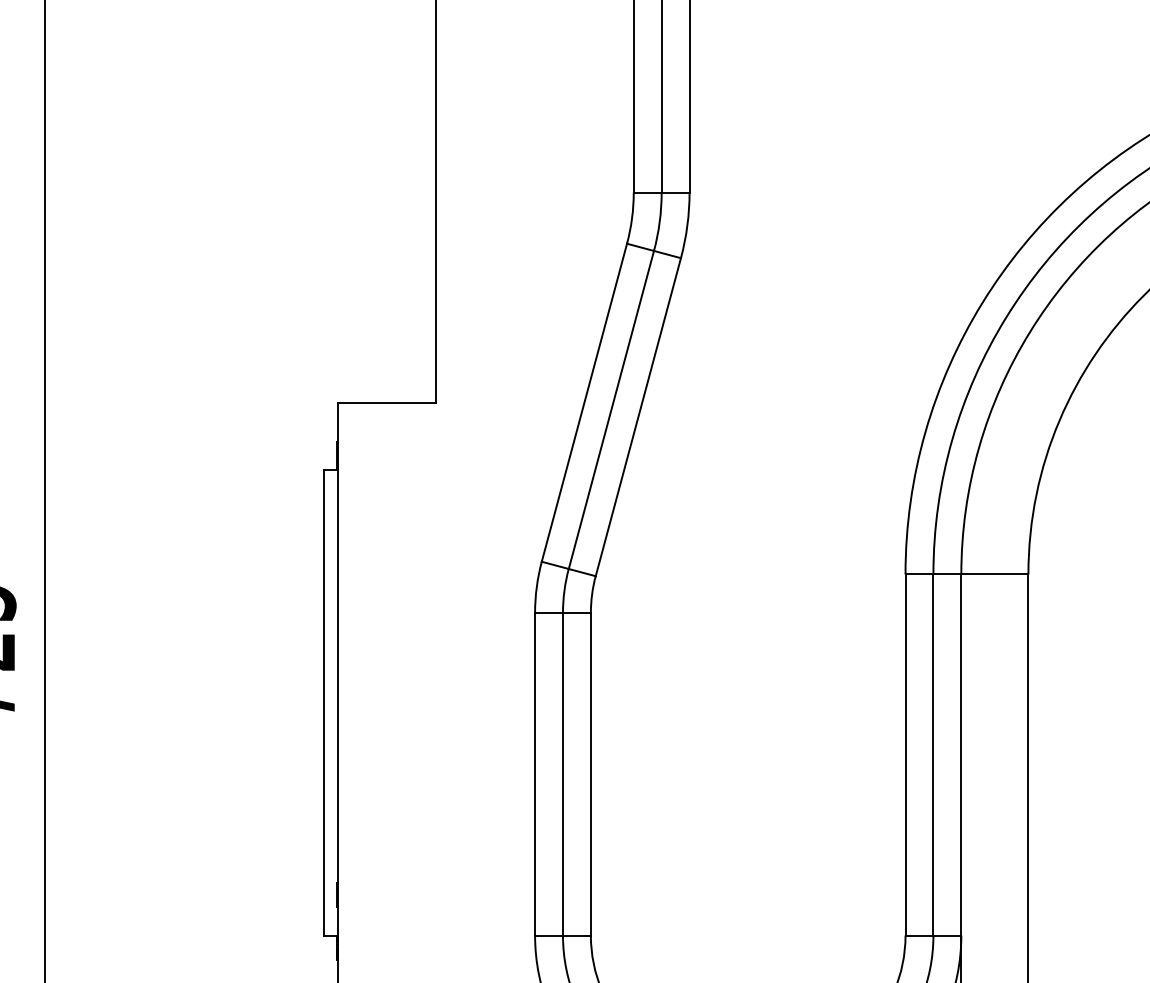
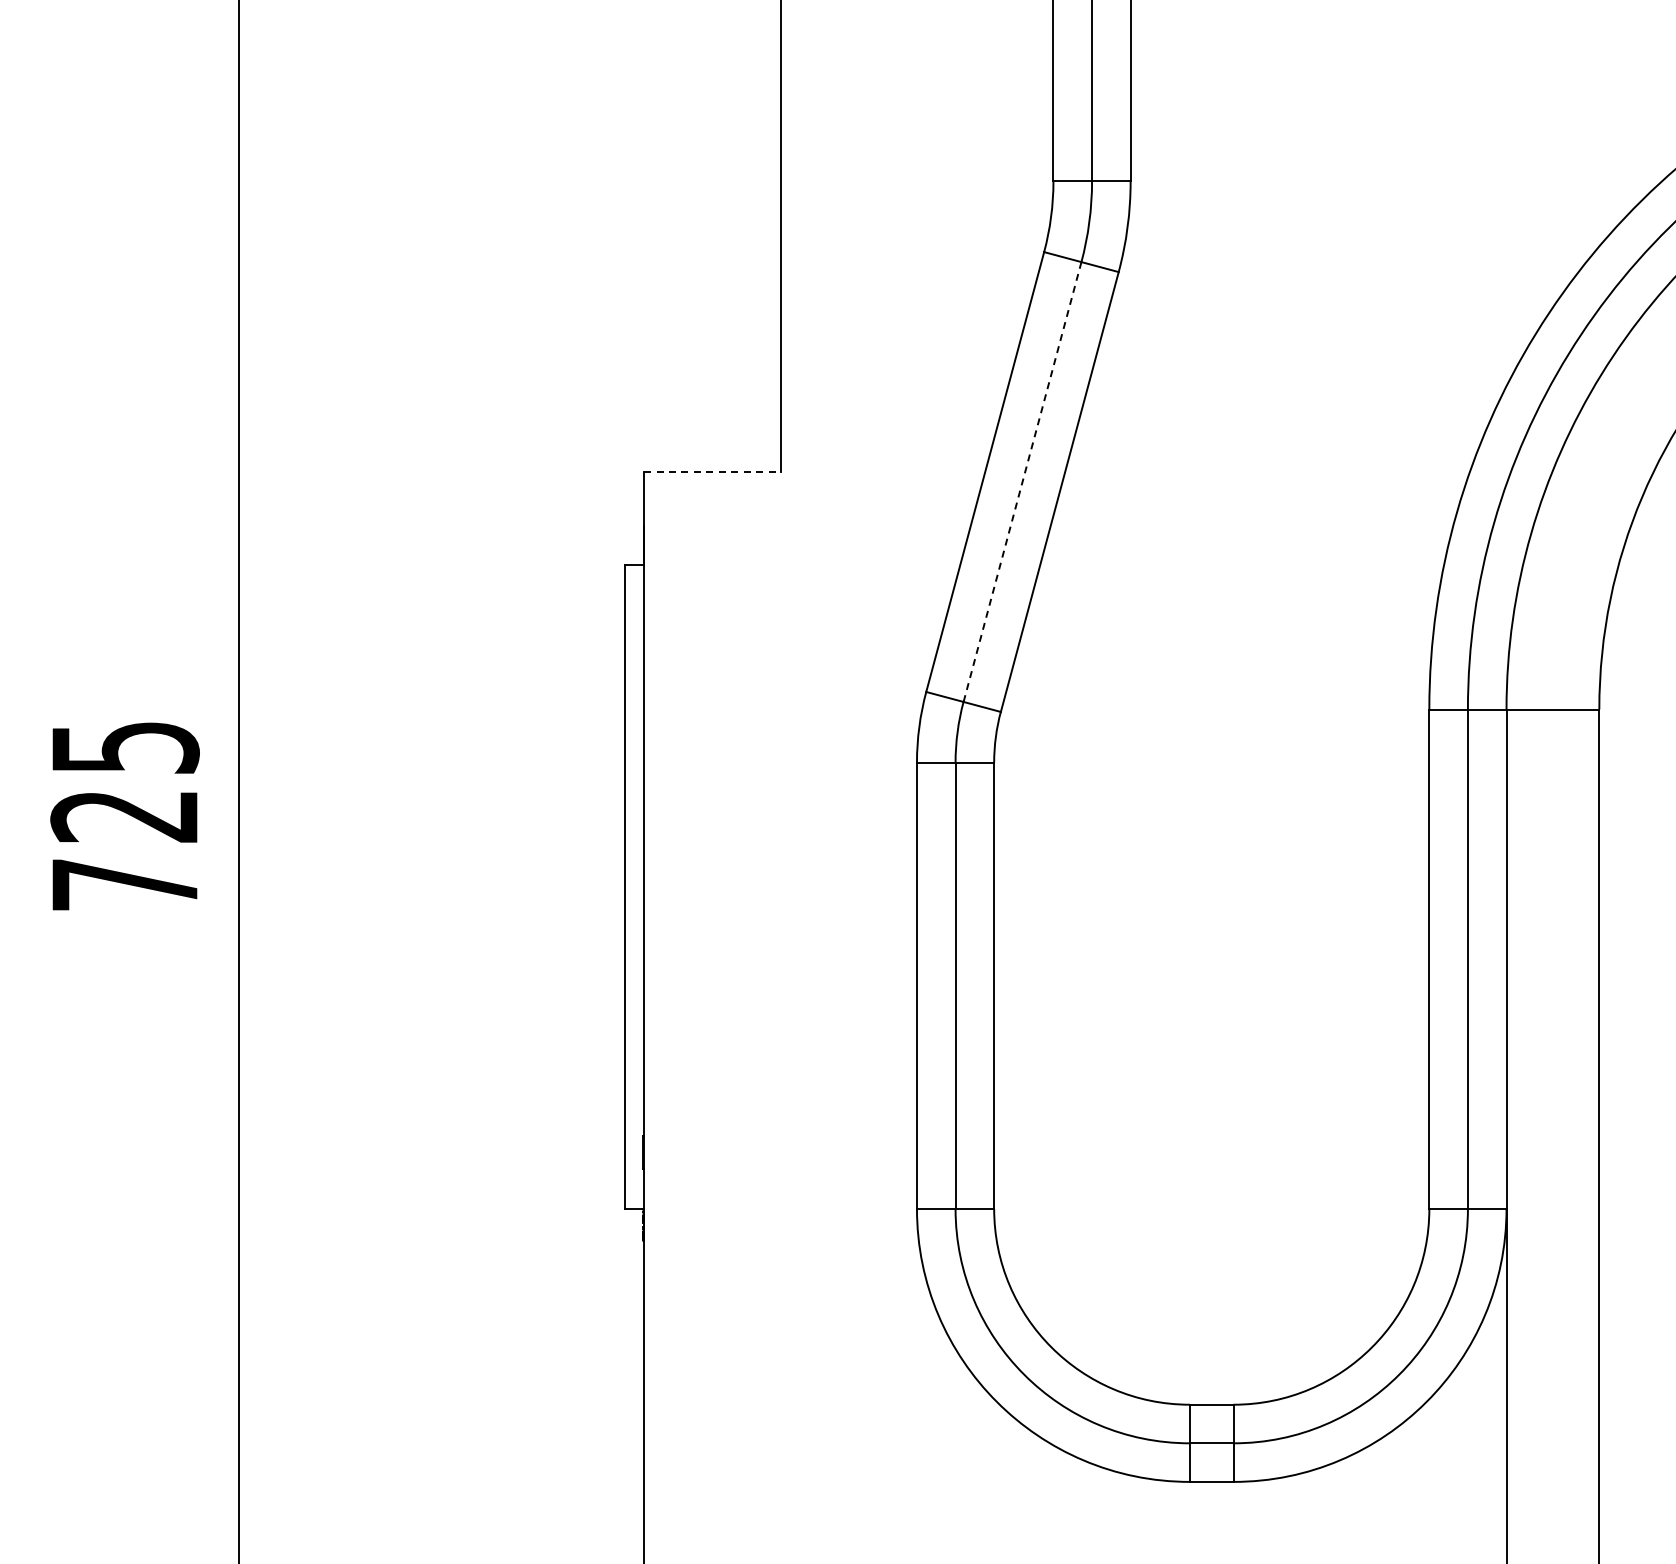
line: (387, 403) -> (712, 472), solid -> dashed
line: (611, 410) -> (1022, 482), solid -> dashed

